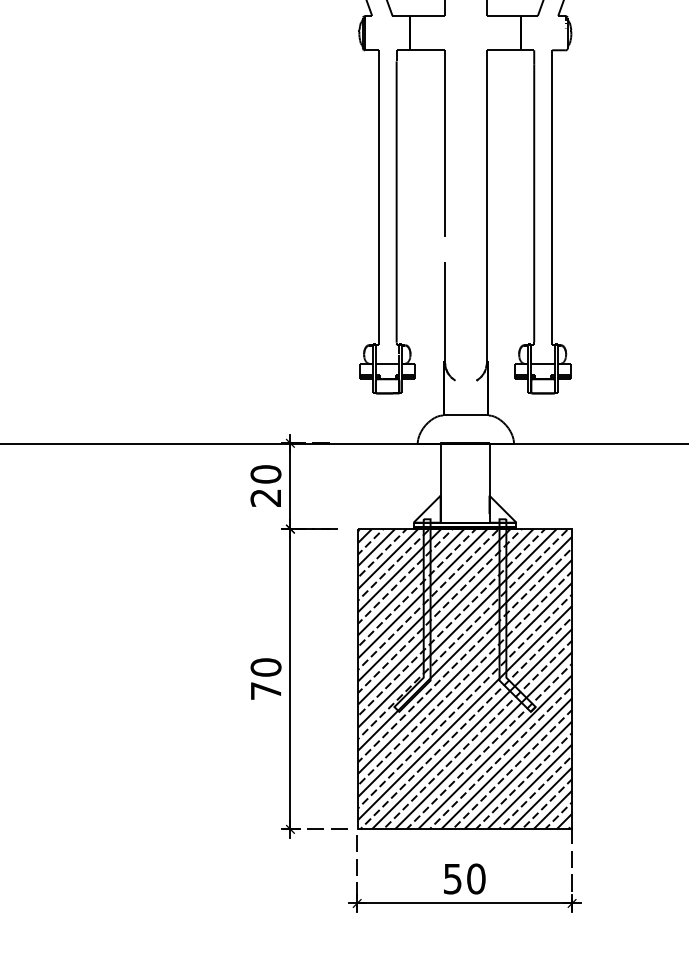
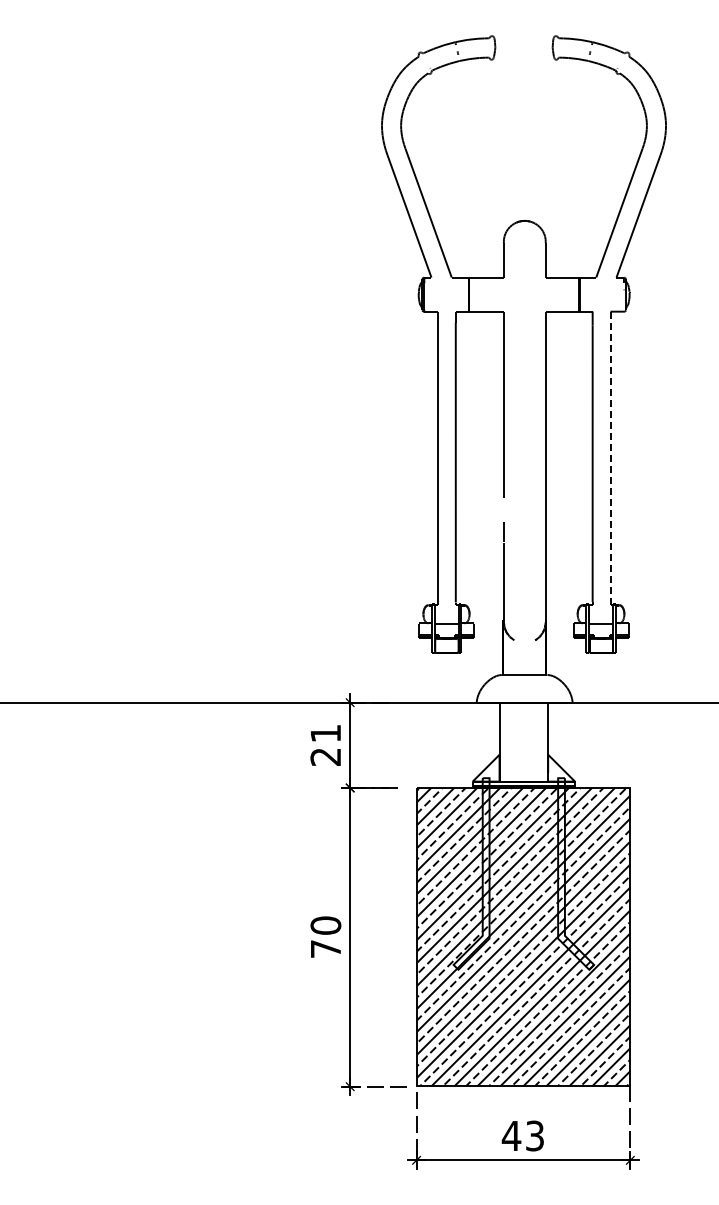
line: (552, 197) -> (610, 458), solid -> dashed
text: (265, 474) -> (325, 733), 20 -> 21
text: (463, 878) -> (522, 1135), 50 -> 43

